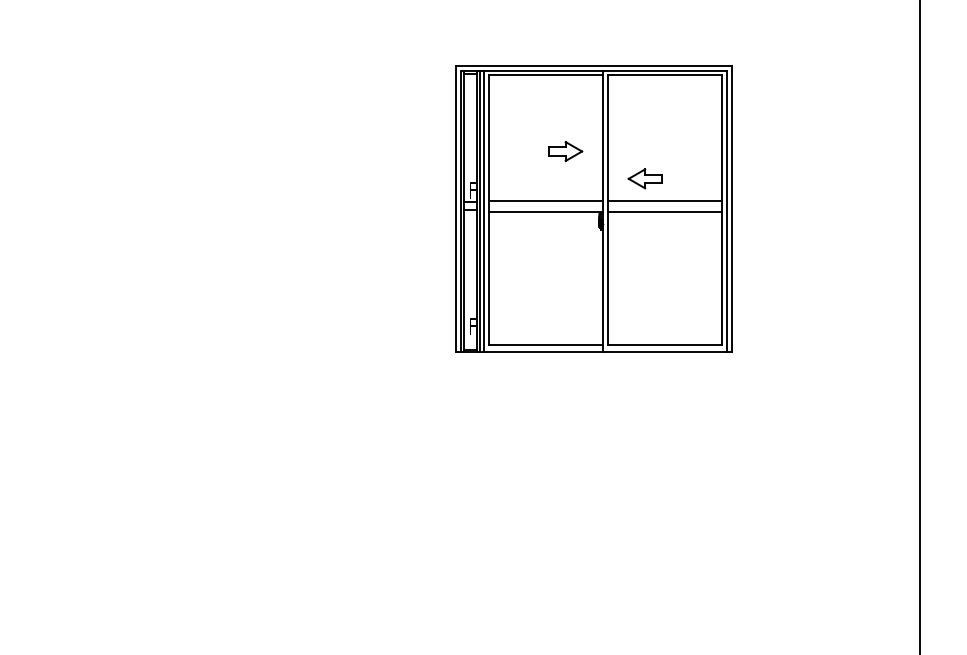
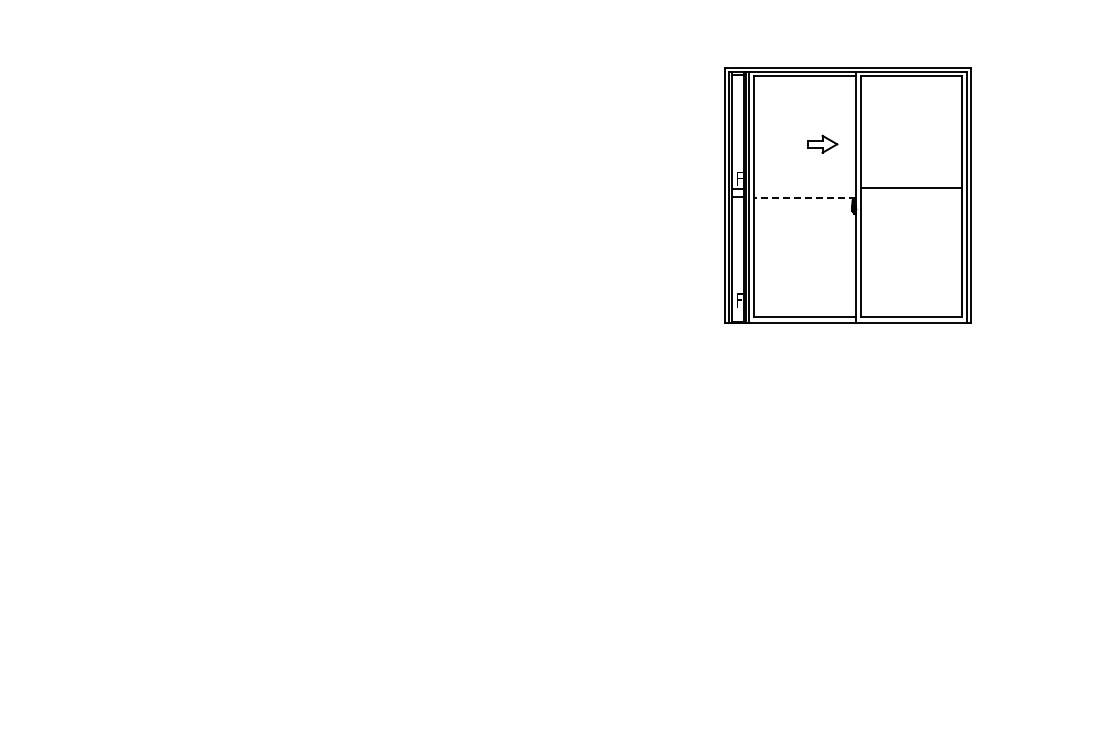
part: (644, 178) -> (892, 168), removed
line: (545, 201) -> (804, 188), removed
line: (546, 212) -> (805, 198), solid -> dashed
line: (664, 212) -> (910, 198), removed

